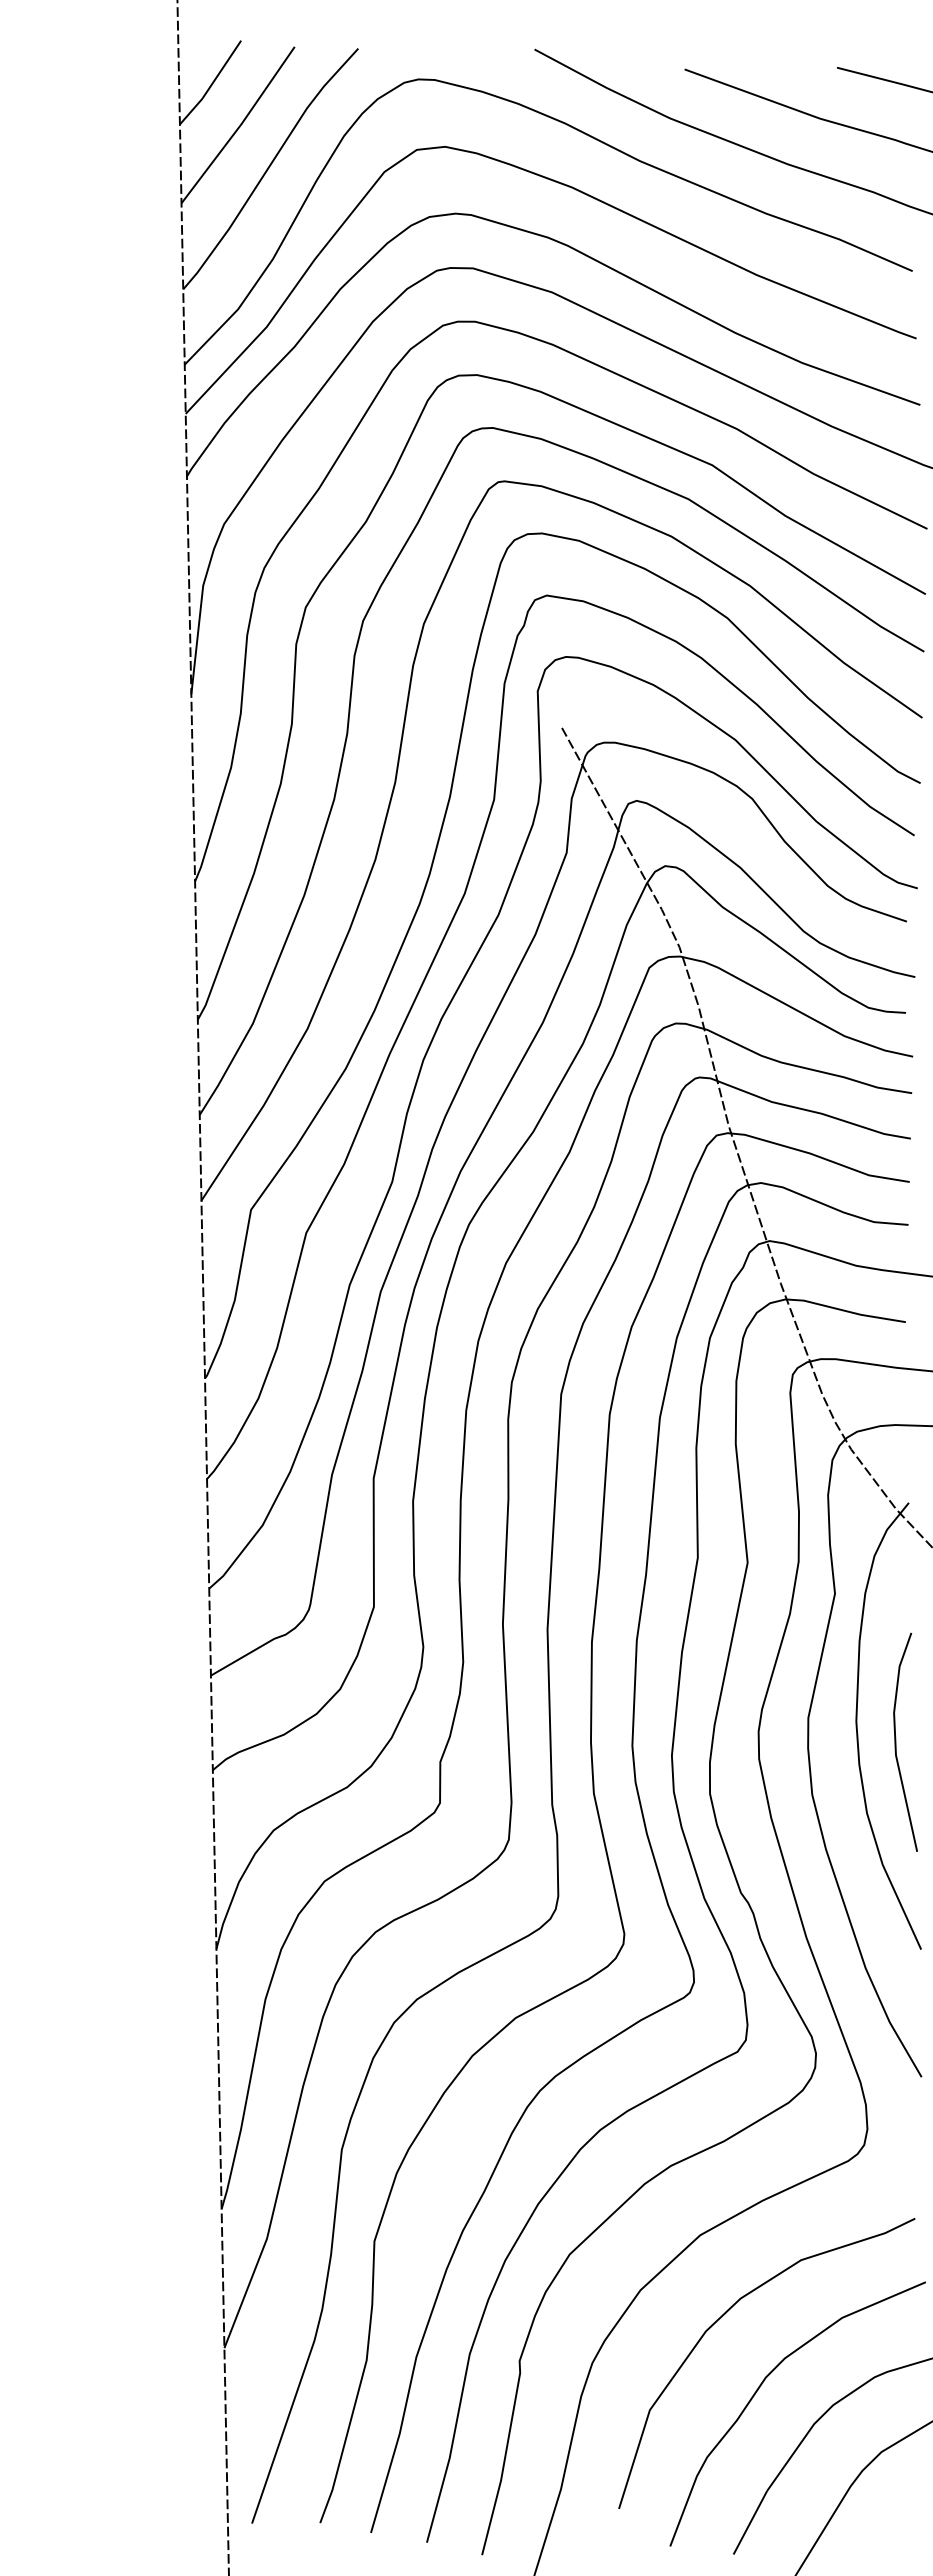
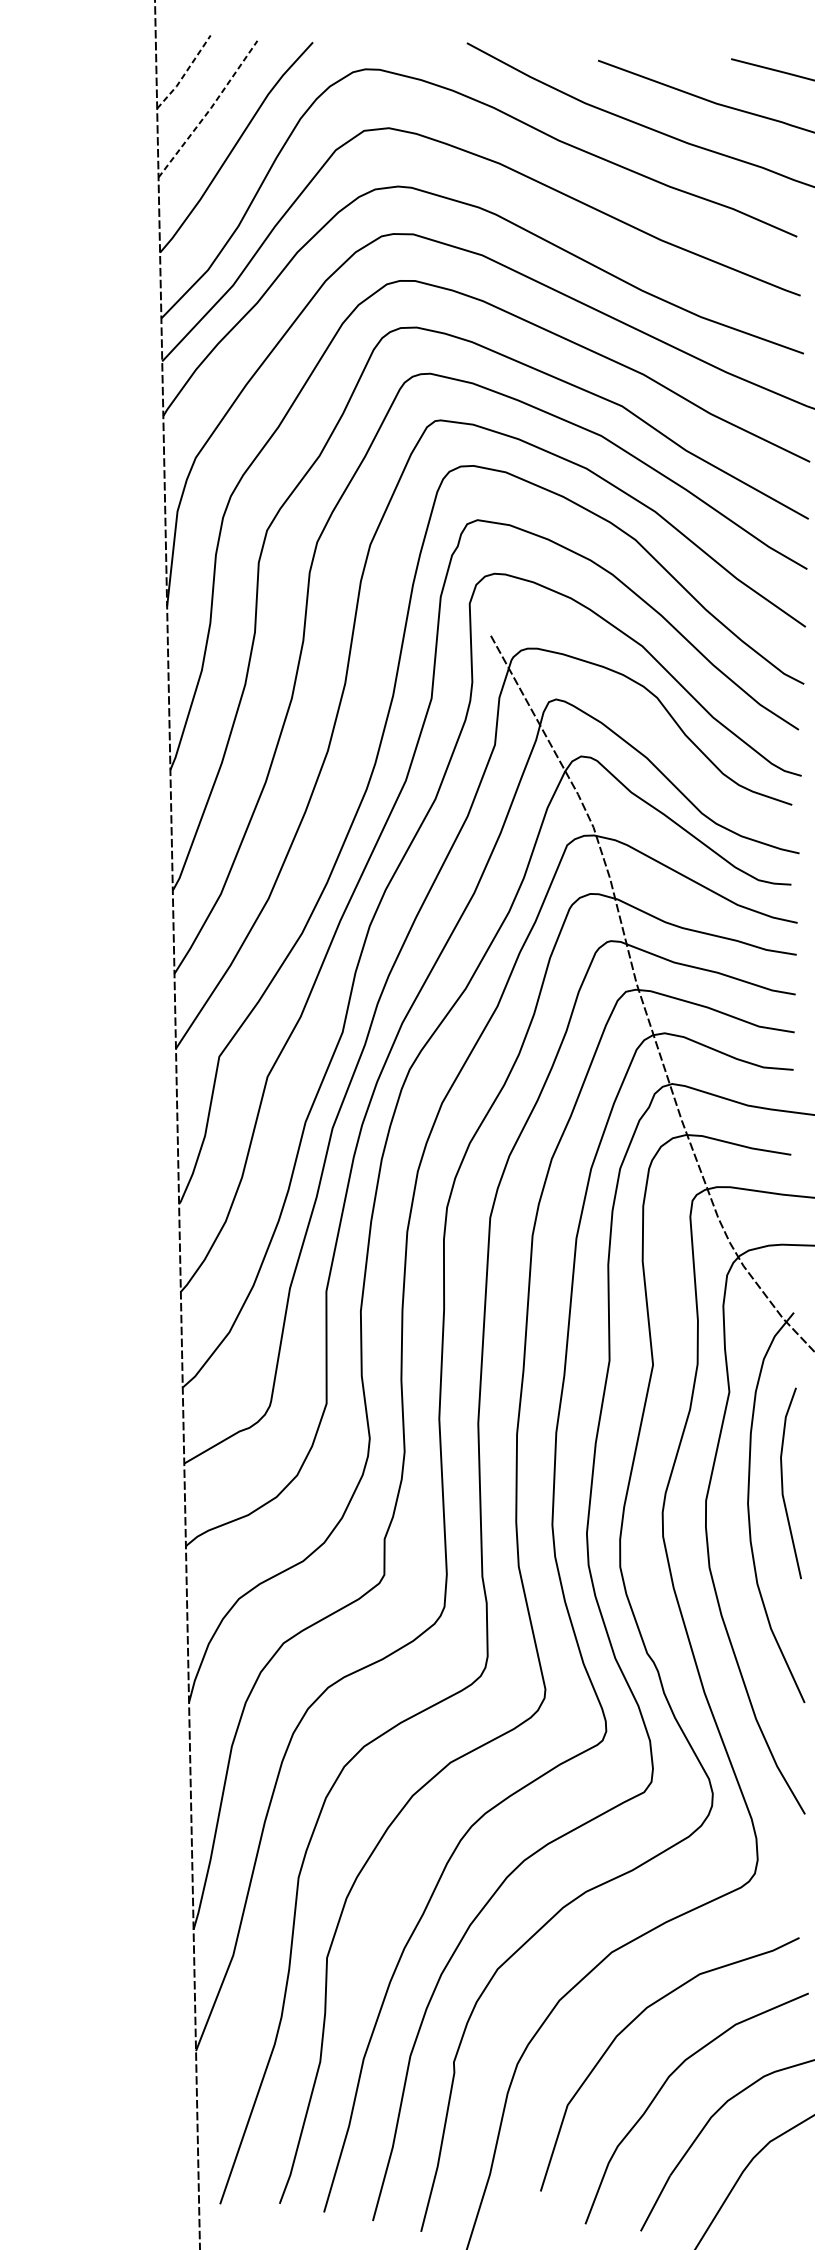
line: (212, 84) -> (185, 73), solid -> dashed
line: (240, 125) -> (210, 109), solid -> dashed
line: (896, 1741) -> (783, 1482), moved

